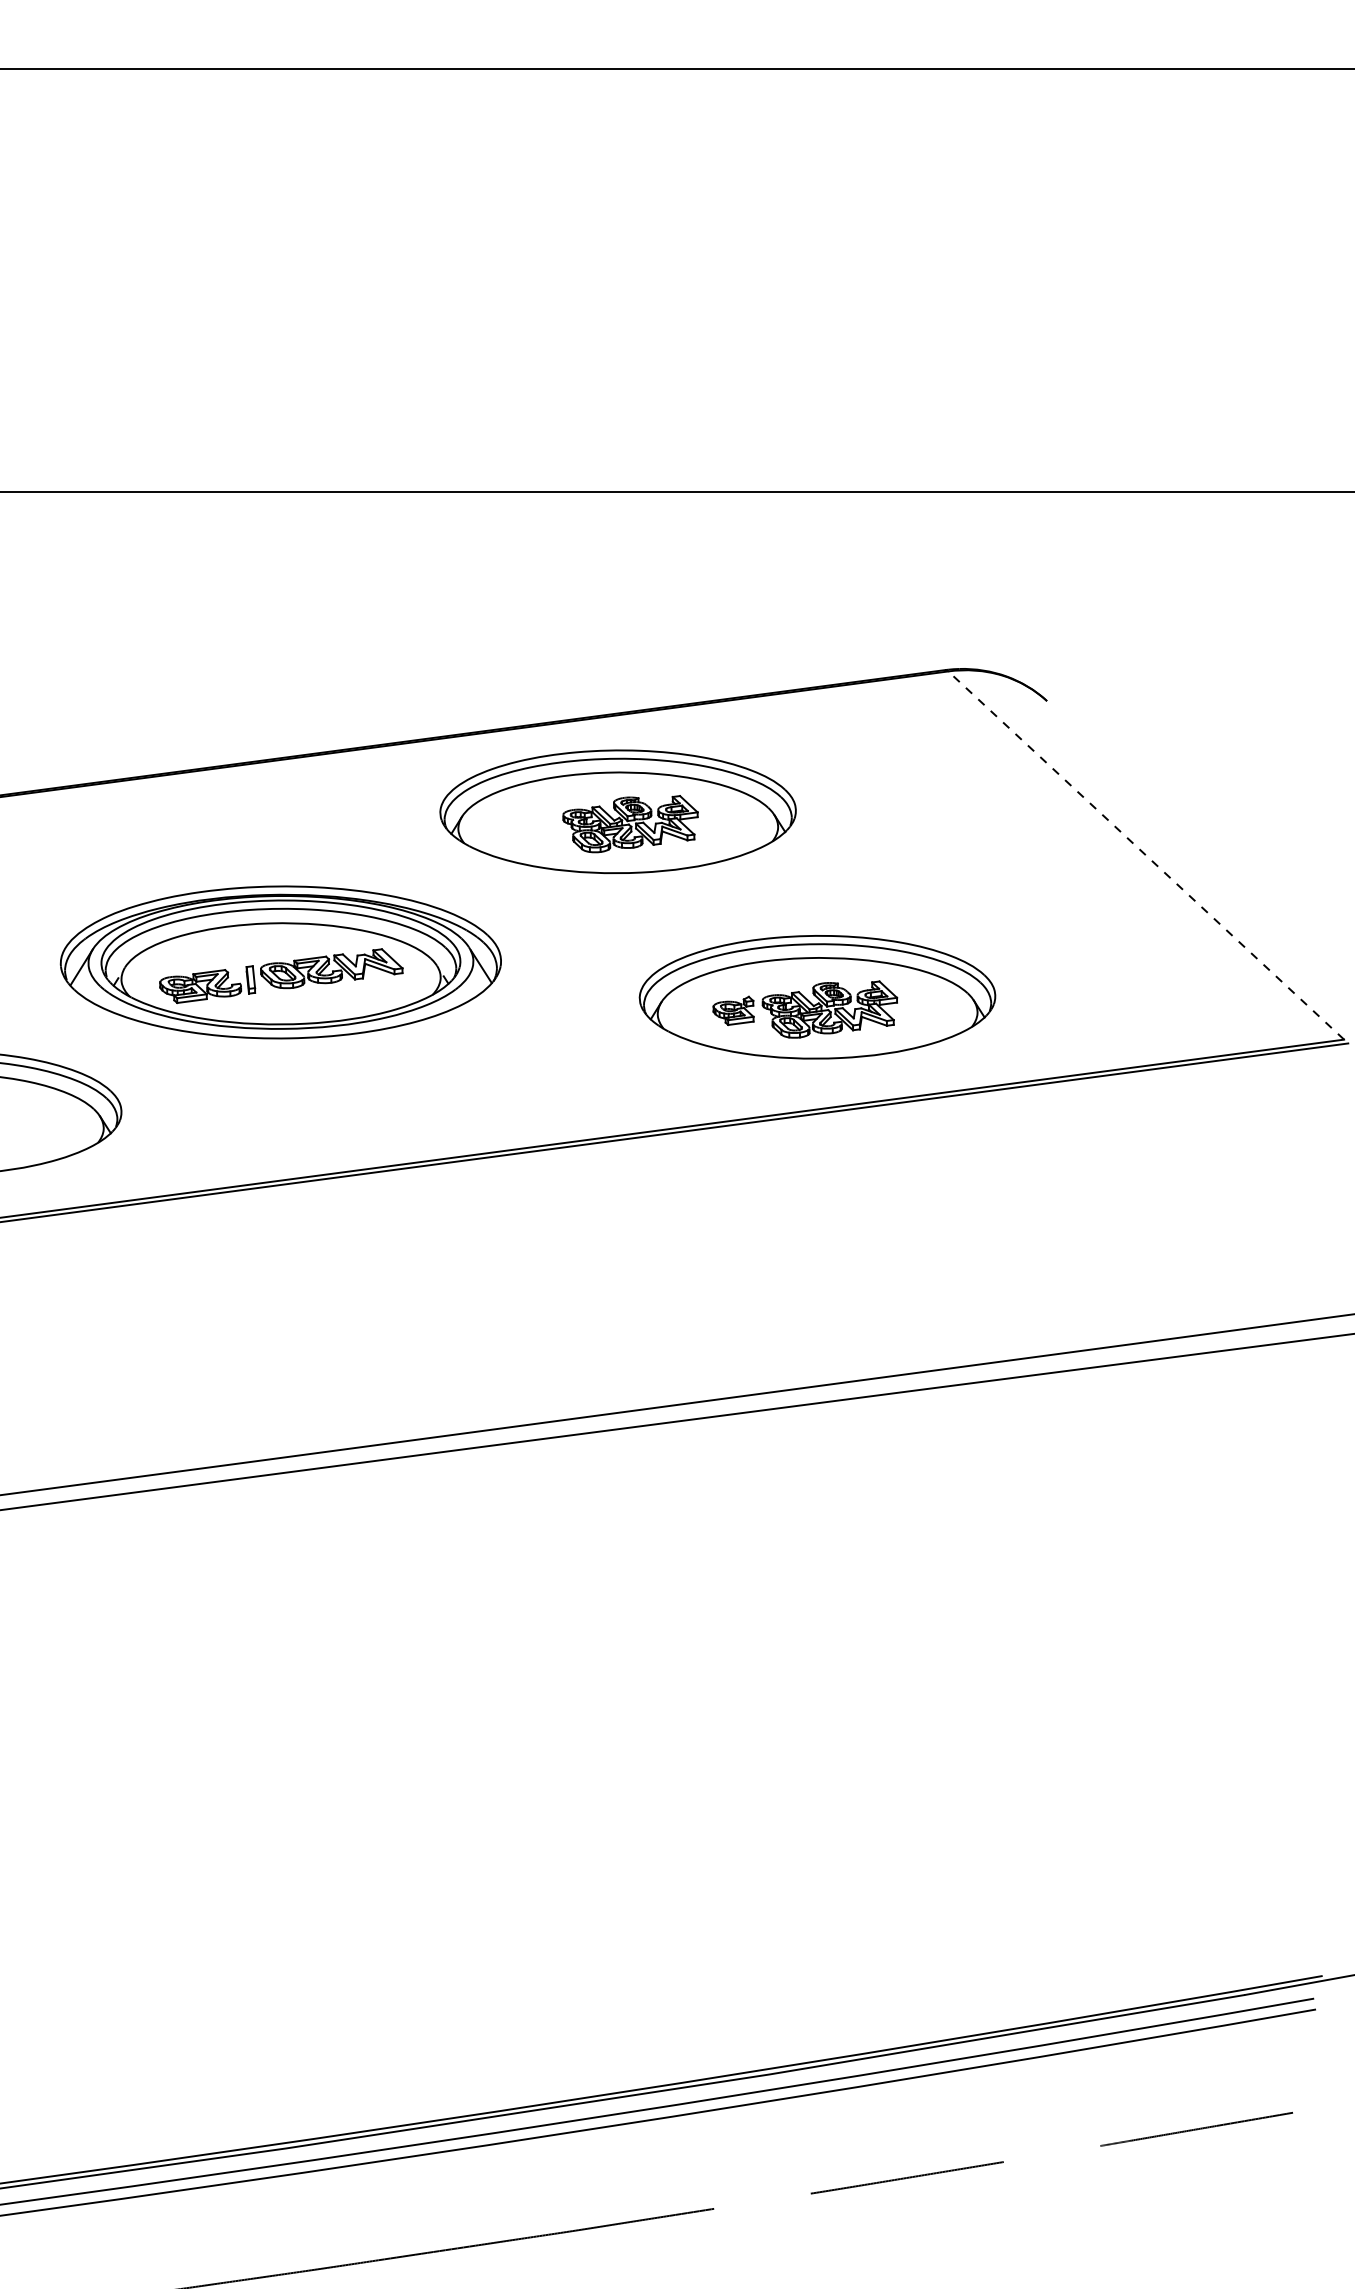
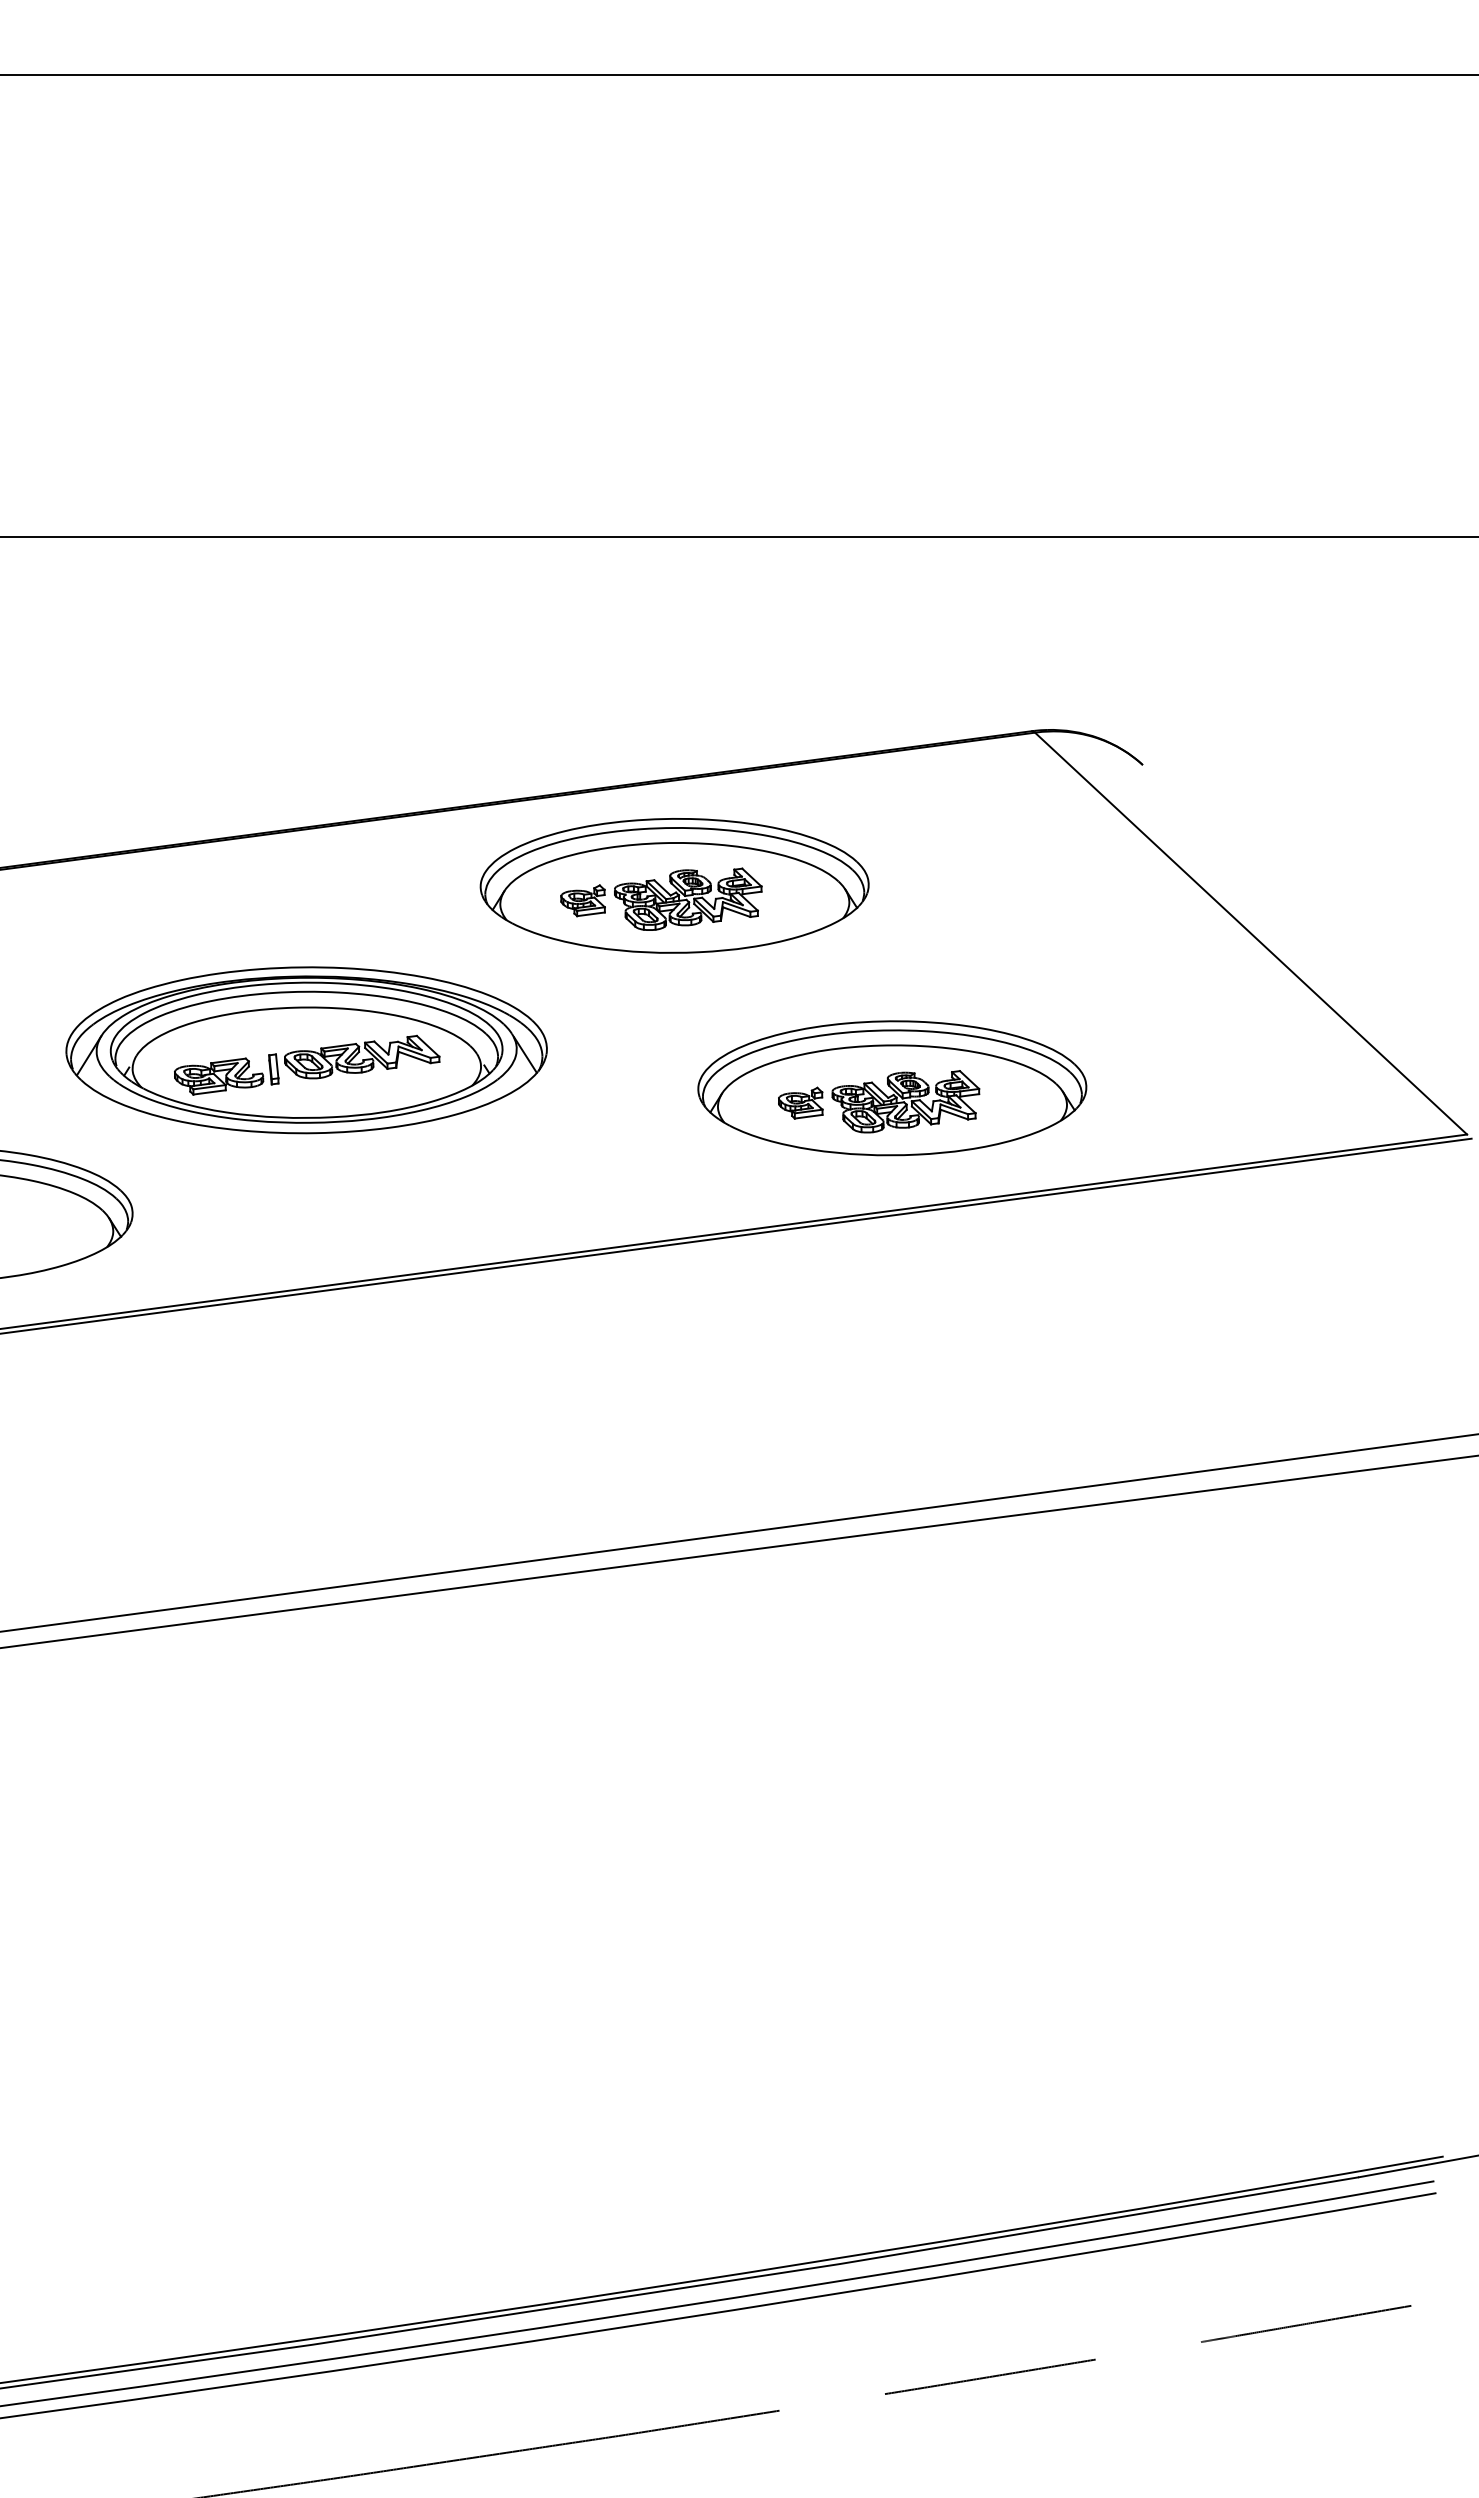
part: (533, 825) -> (582, 900), added
line: (1145, 855) -> (1250, 933), dashed -> solid

